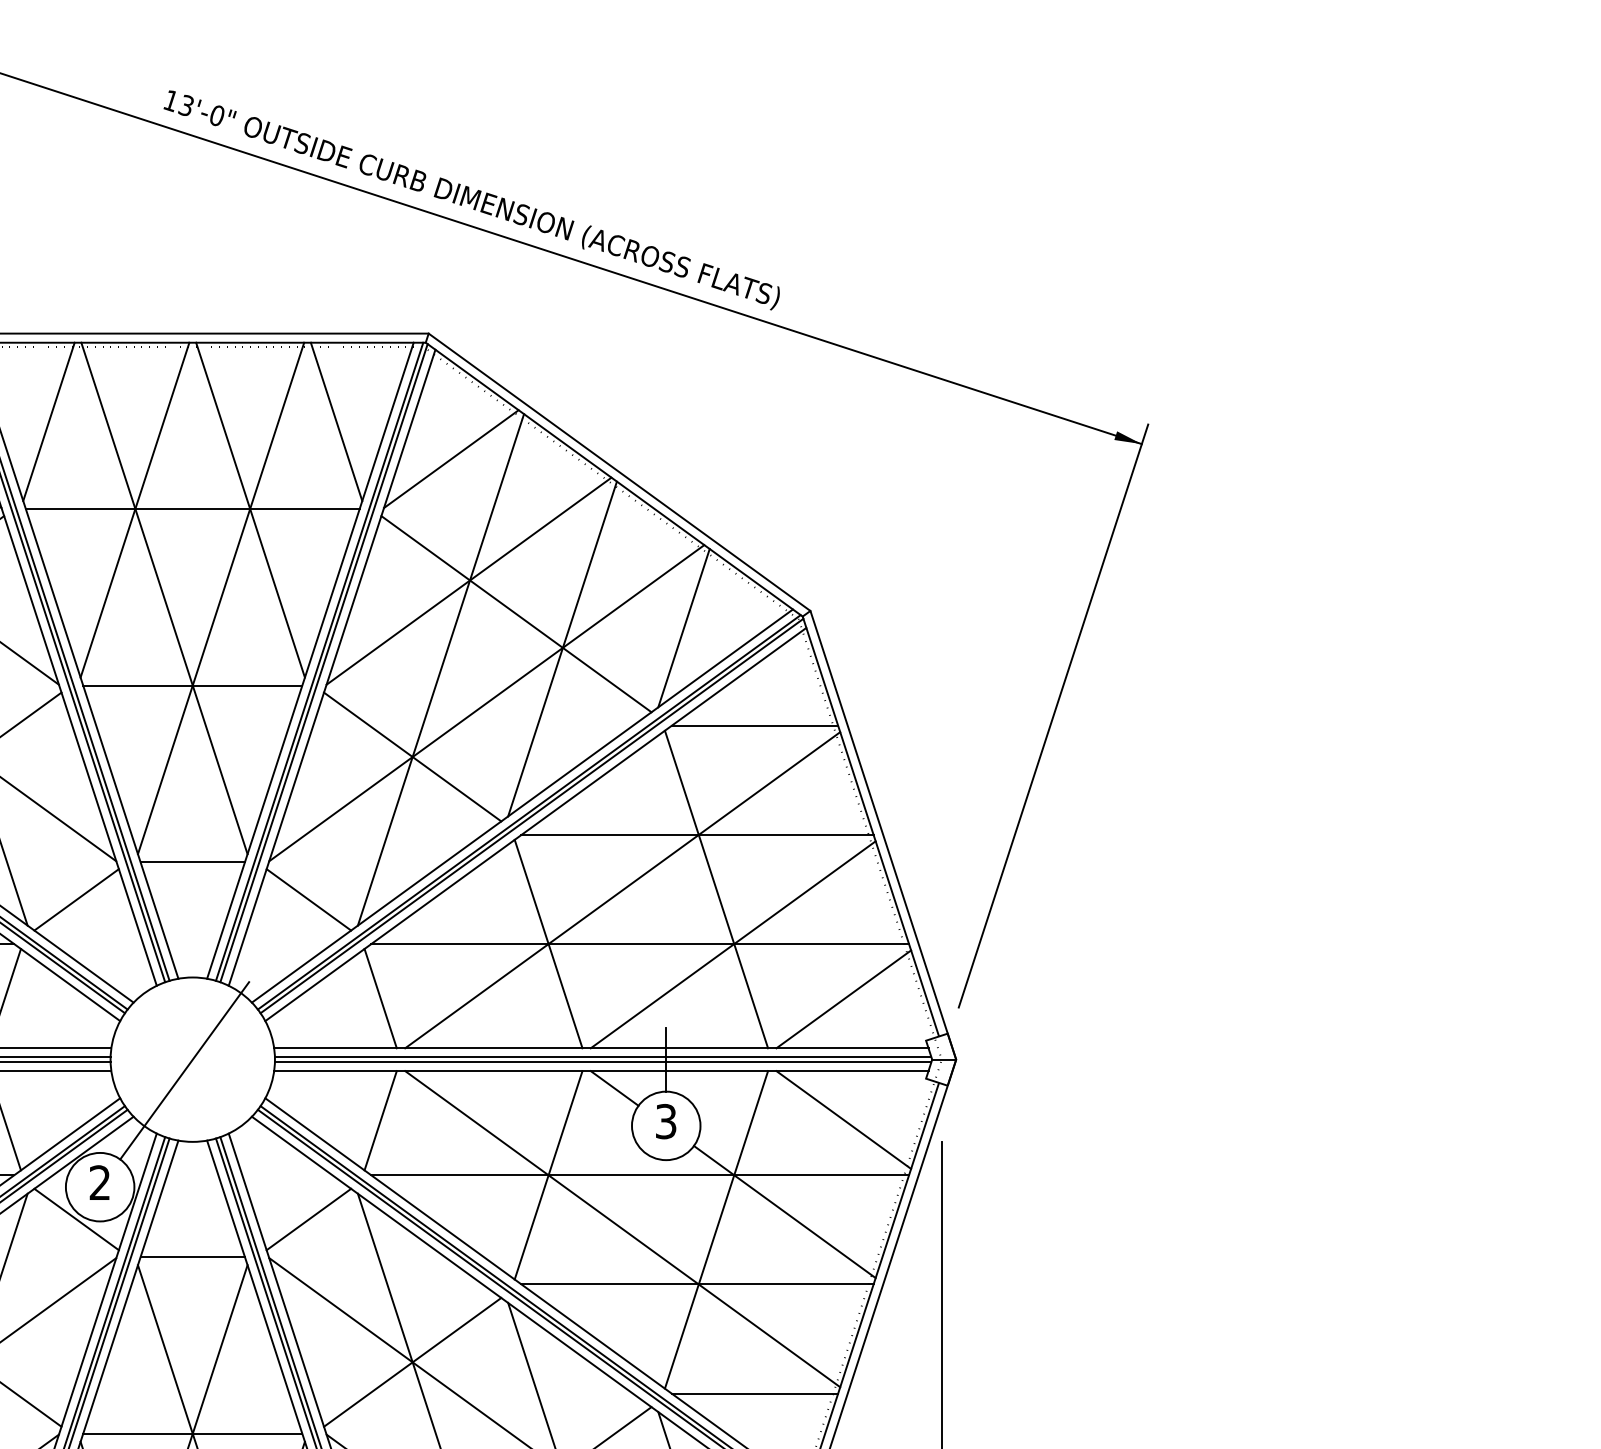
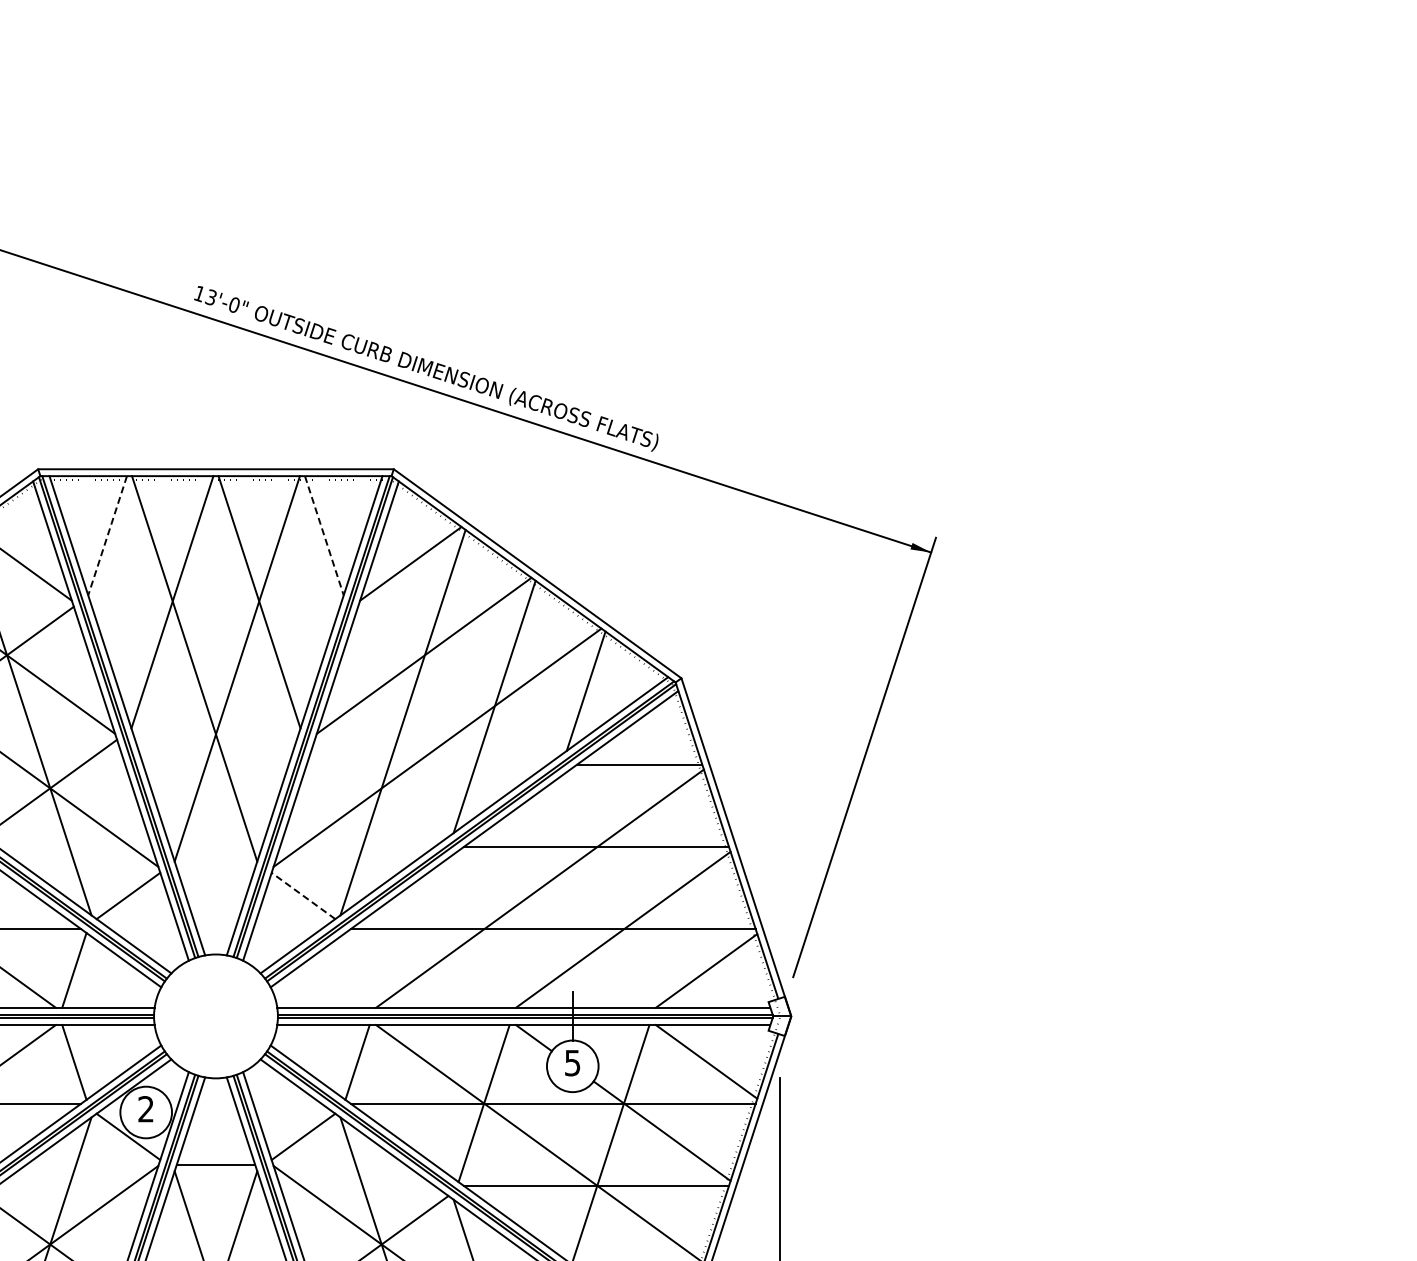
line: (48, 421) -> (107, 535), solid -> dashed
line: (336, 421) -> (324, 535), solid -> dashed
line: (192, 509) -> (215, 601), removed
line: (515, 613) -> (459, 680), removed
line: (192, 685) -> (215, 734), removed
line: (412, 755) -> (381, 787), removed
line: (192, 862) -> (215, 867), removed
line: (716, 888) -> (610, 887), removed
line: (308, 899) -> (303, 895), solid -> dashed
line: (547, 943) -> (483, 928), removed
line: (380, 998) -> (357, 970), removed
line: (184, 1070) -> (209, 1024), removed
text: (665, 1120) -> (572, 1062), 3 -> 5

